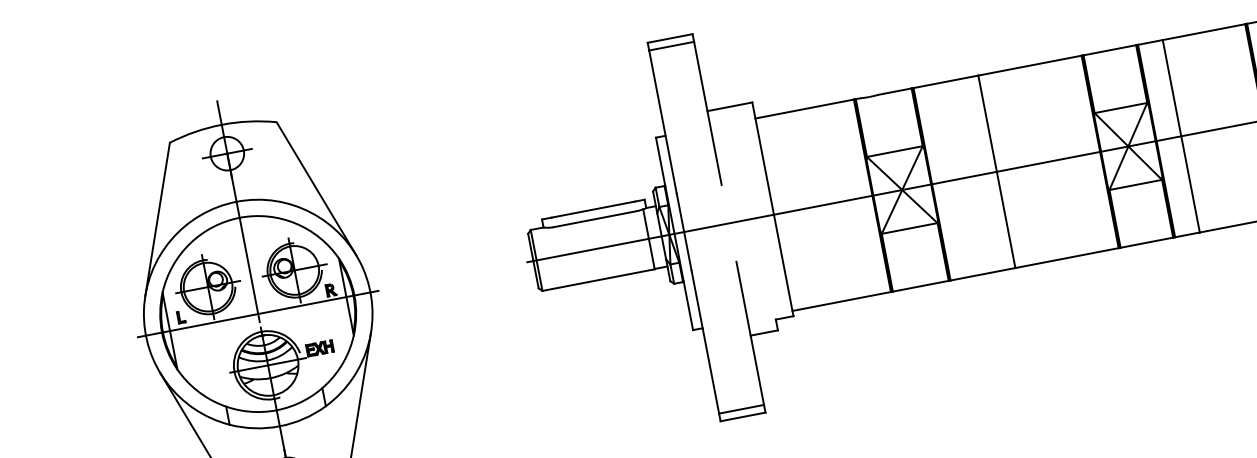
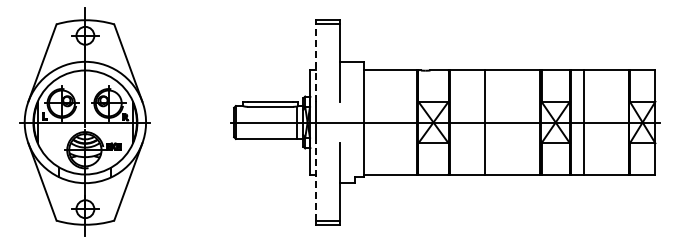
line: (662, 122) -> (315, 63), solid -> dashed
line: (704, 341) -> (315, 181), solid -> dashed

